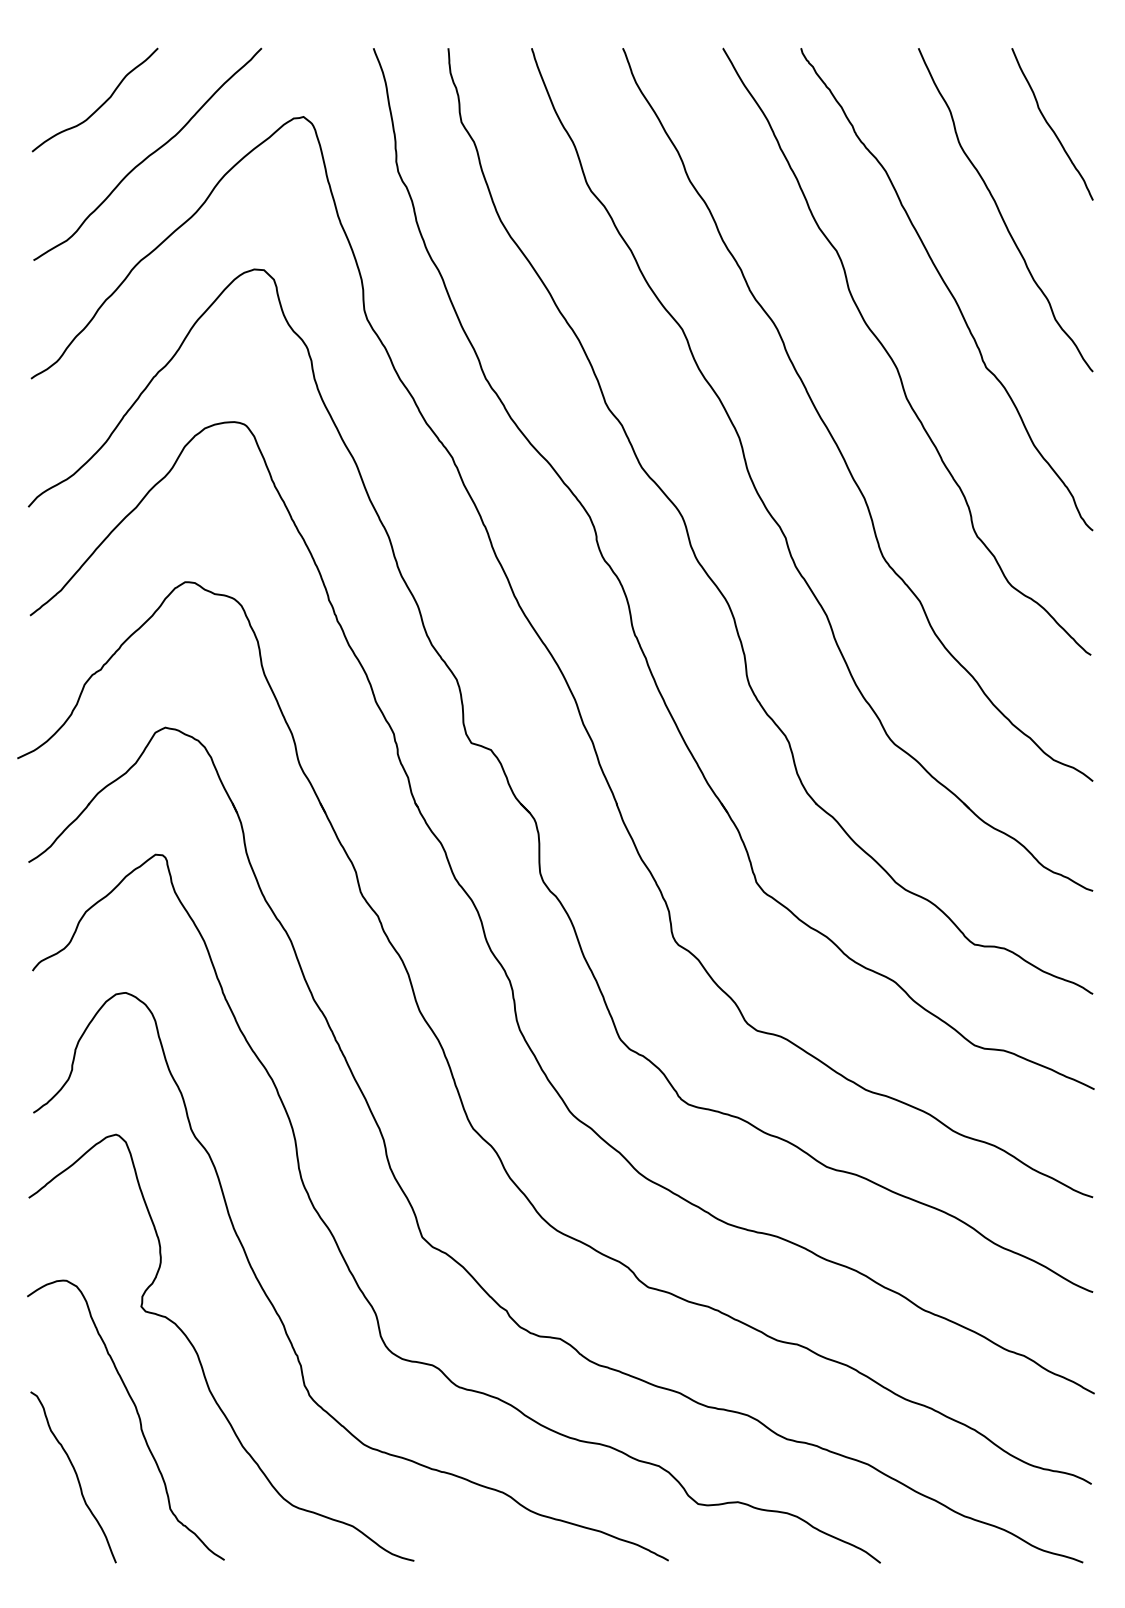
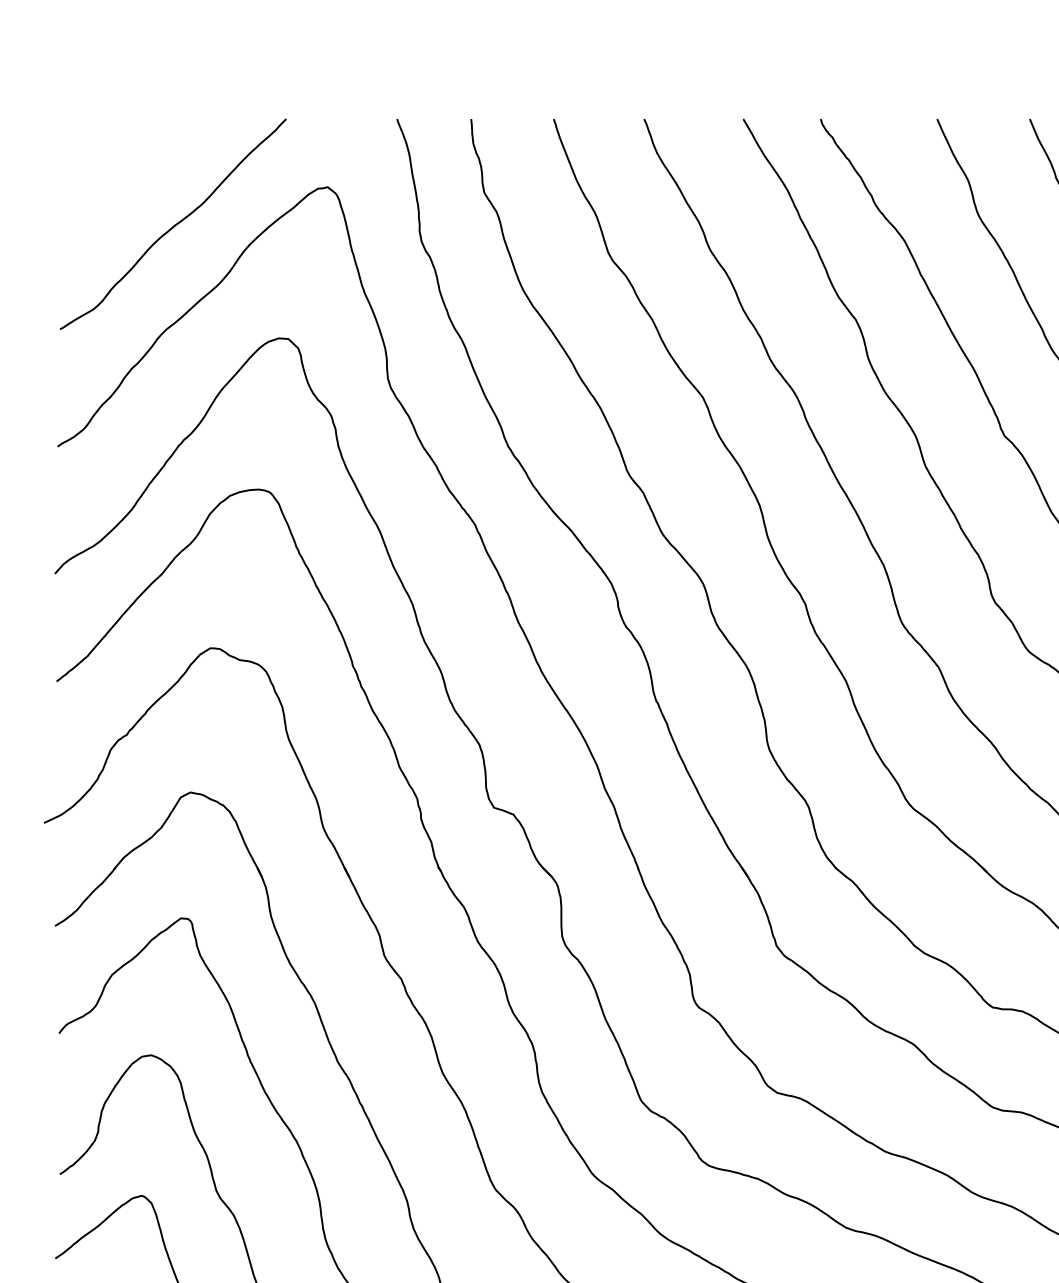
curve: (100, 105) -> (126, 175), removed

